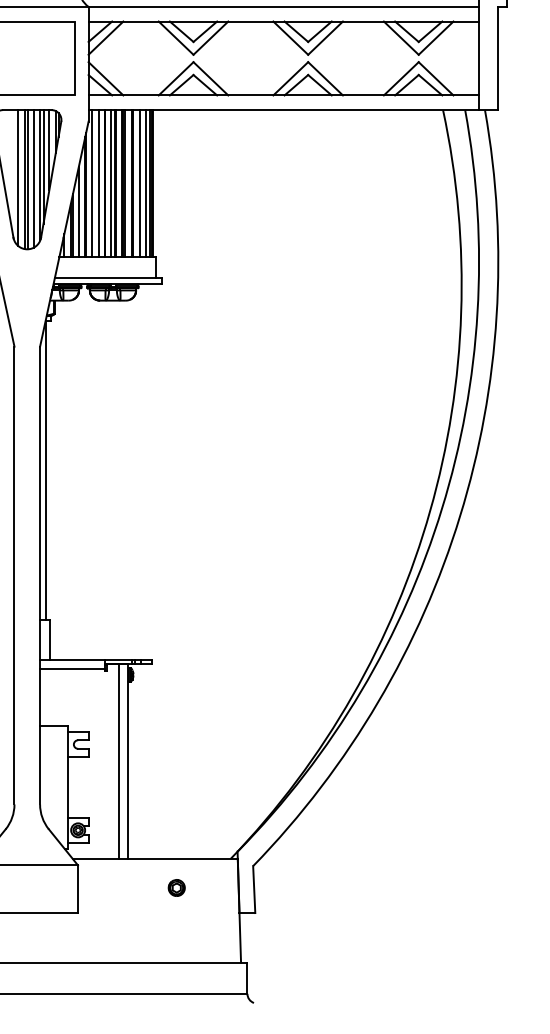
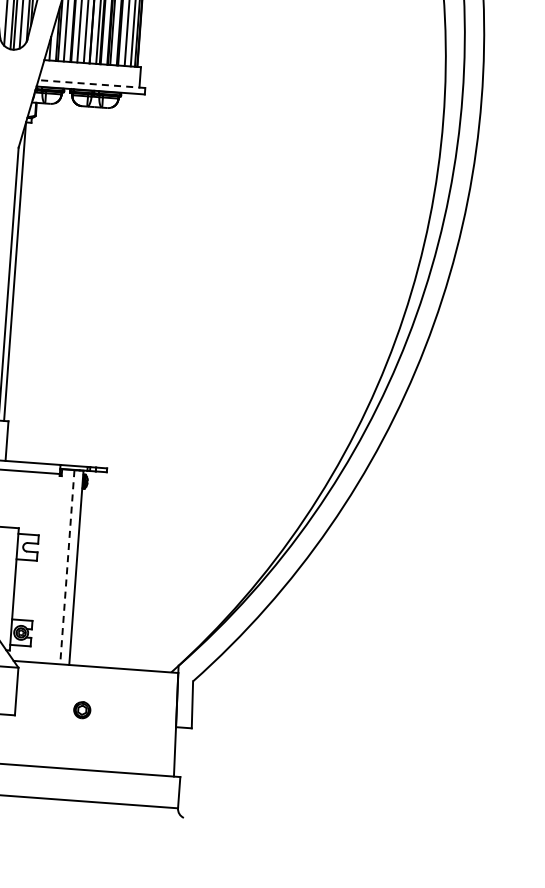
line: (108, 277) -> (91, 83), solid -> dashed
line: (119, 762) -> (67, 568), solid -> dashed
part: (176, 887) -> (82, 709), moved

